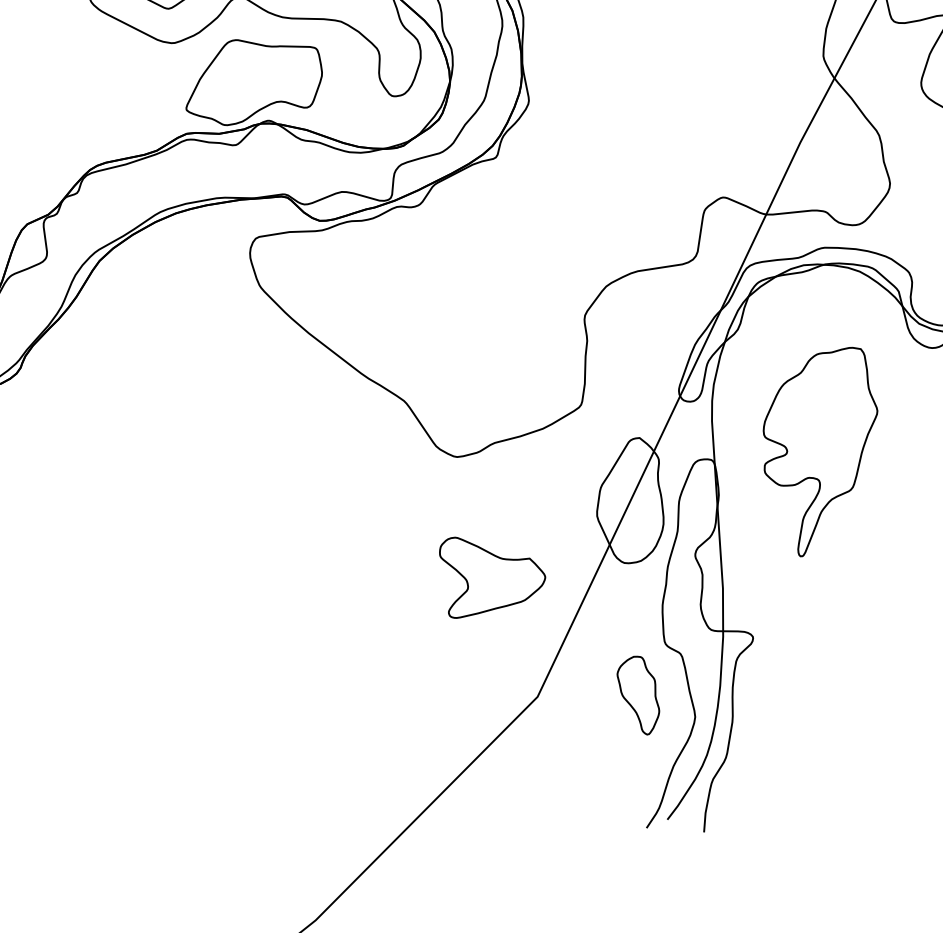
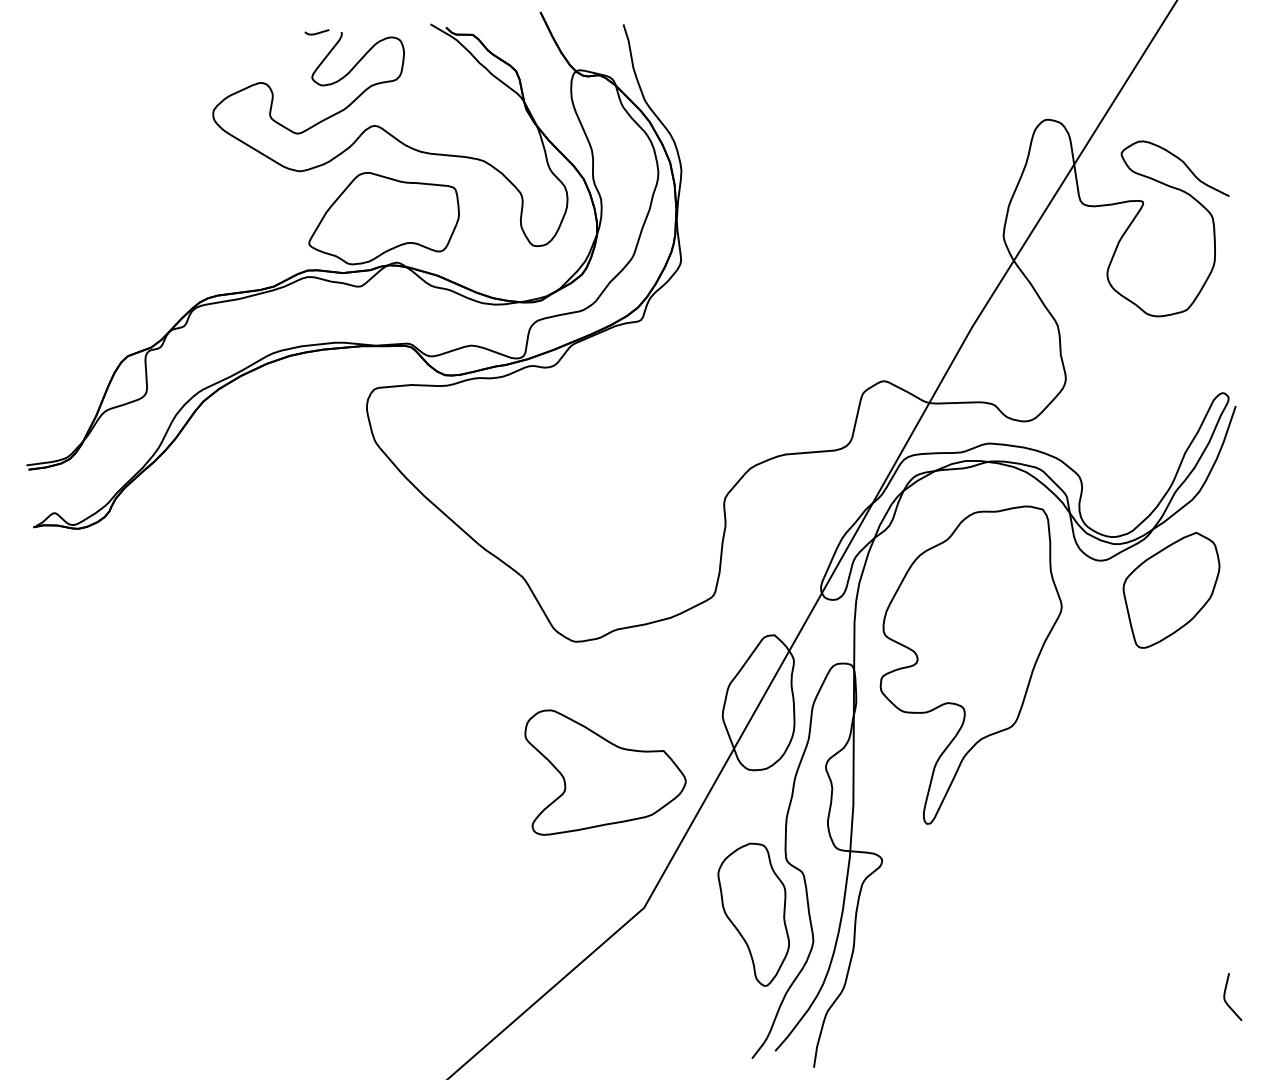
part: (821, 451) -> (970, 664), size x1.43
part: (493, 575) -> (605, 772), size x1.43
part: (638, 695) -> (753, 914), size x1.67

